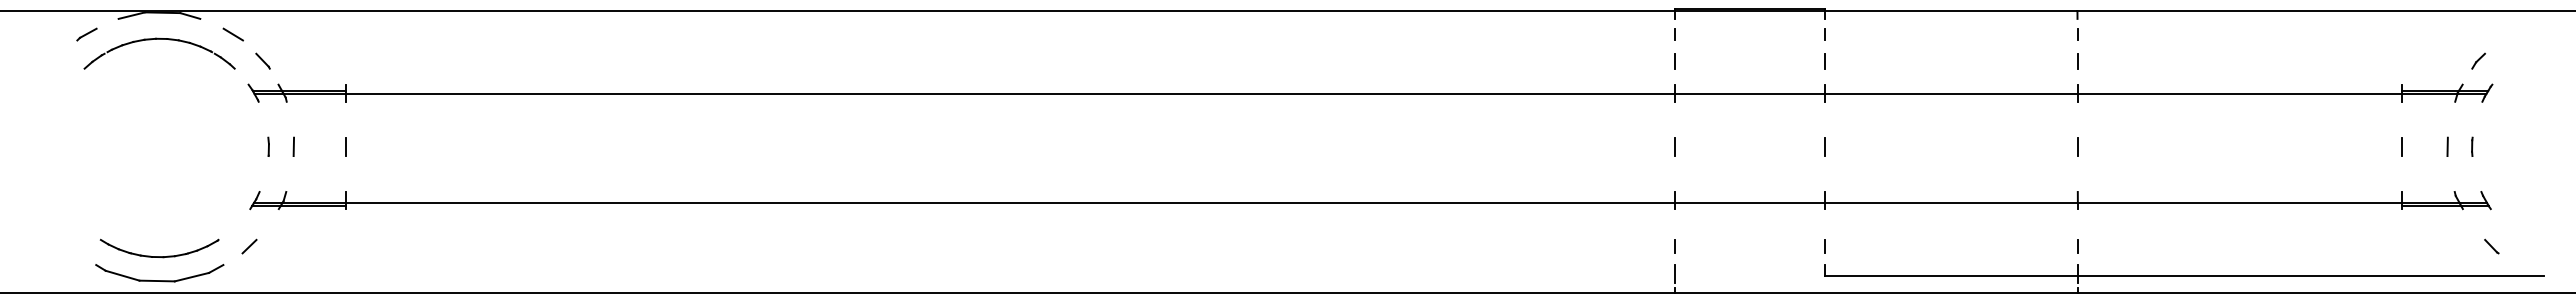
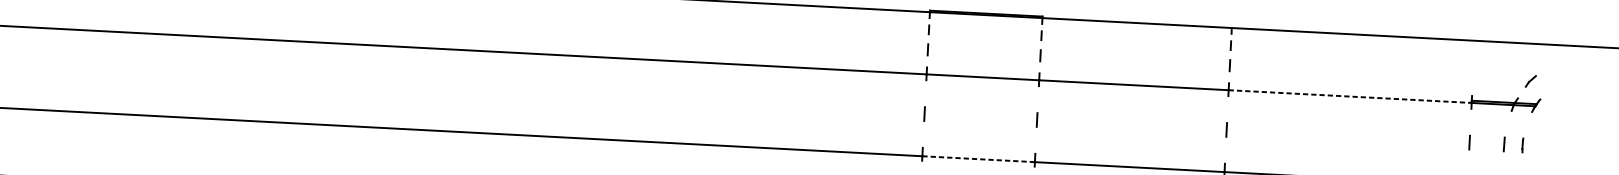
line: (2239, 93) -> (1350, 96), solid -> dashed
line: (1750, 203) -> (978, 159), solid -> dashed

